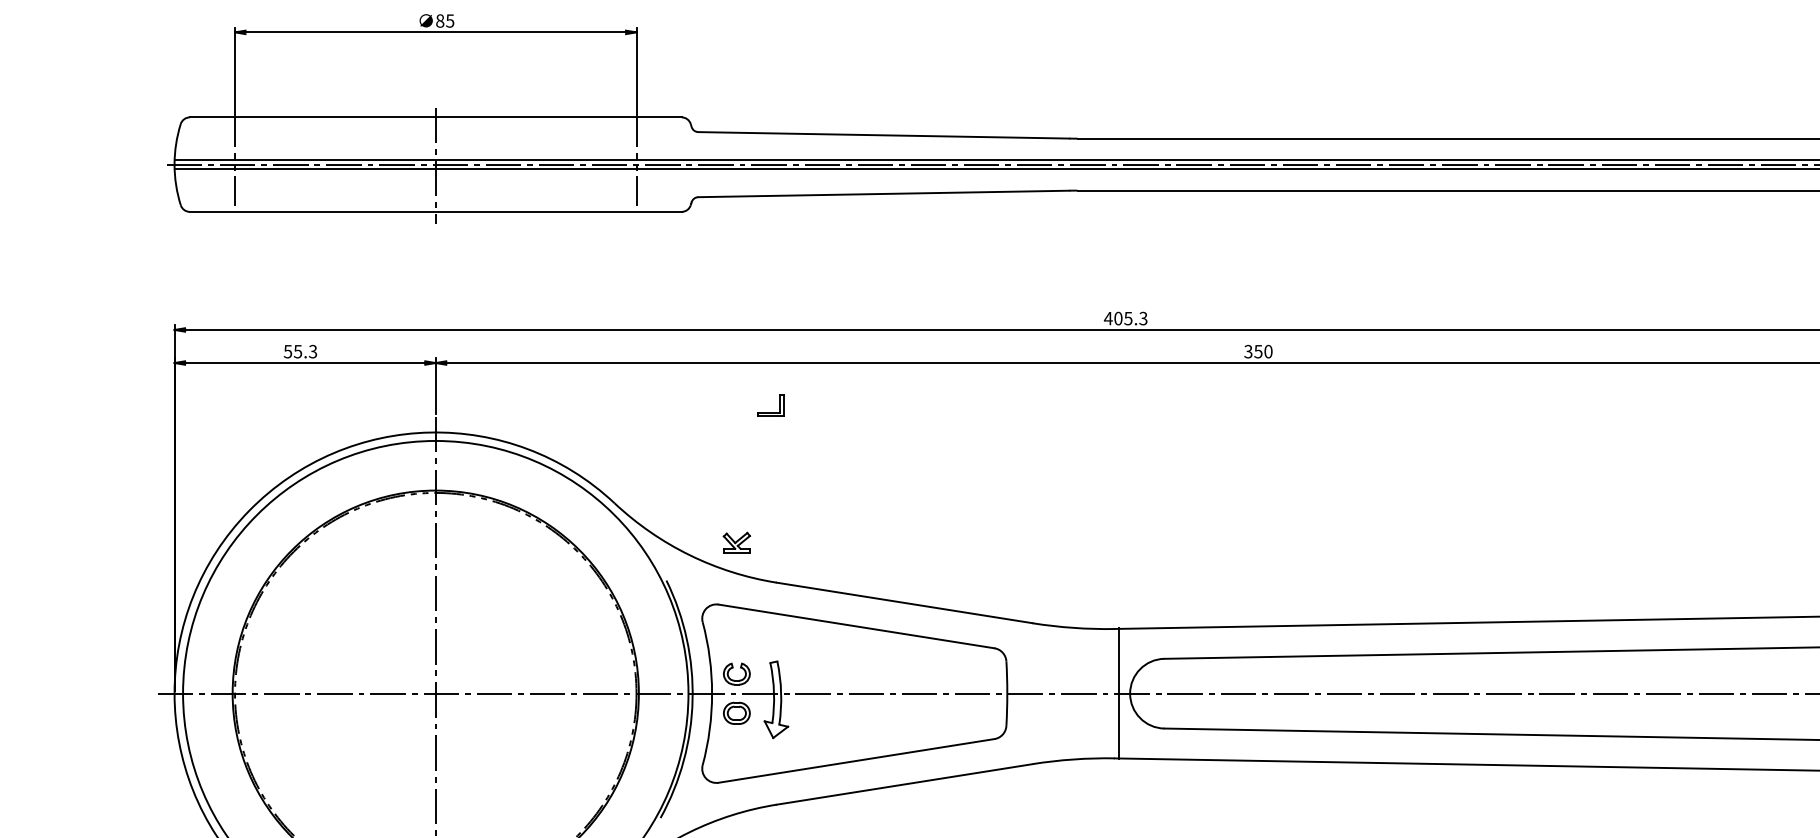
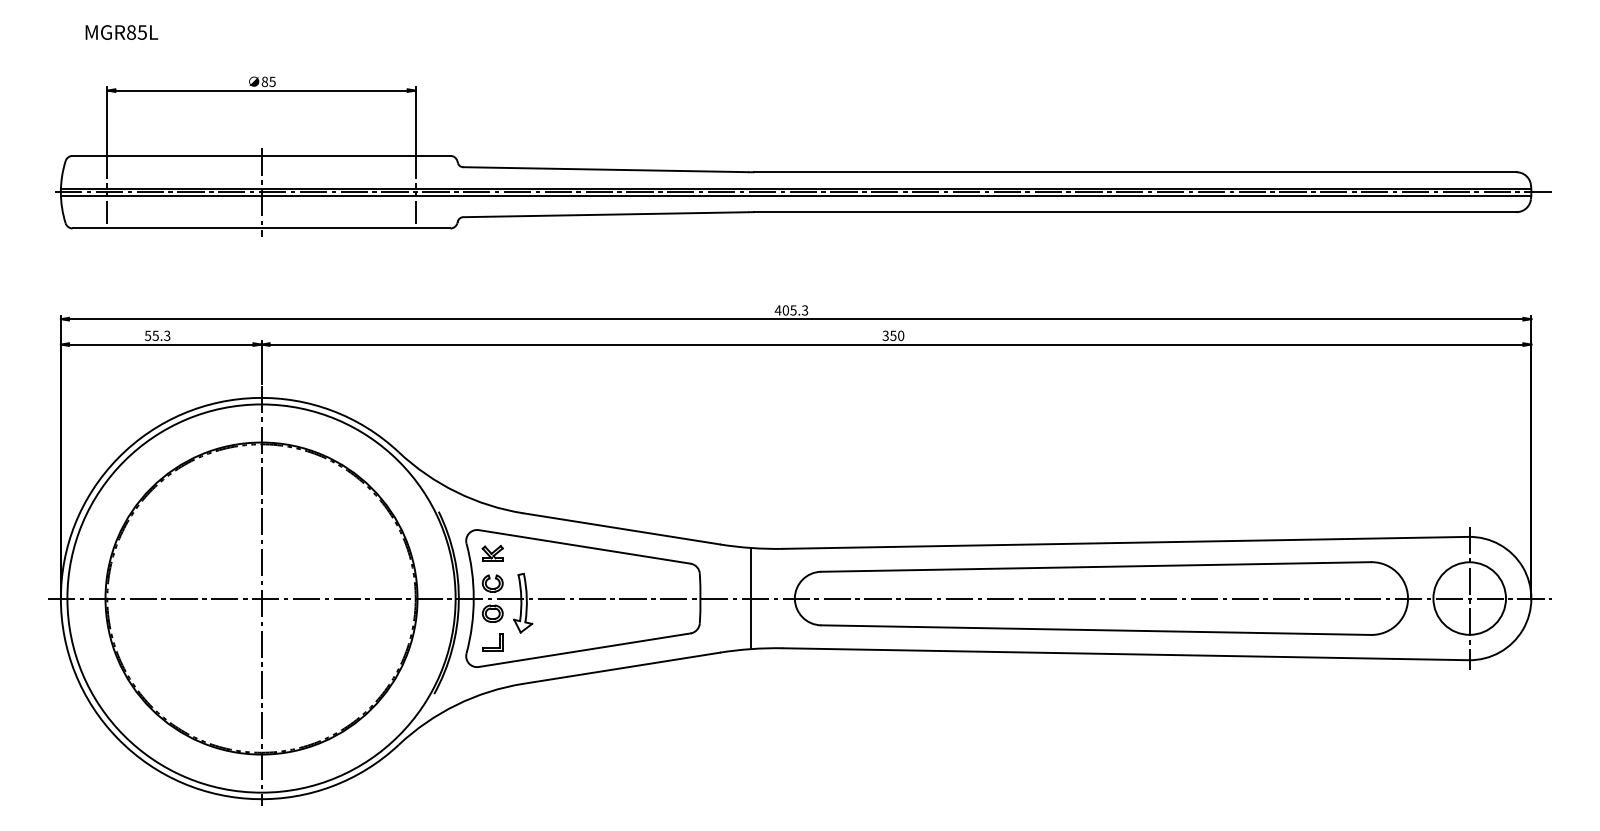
part: (770, 405) -> (492, 642), moved
part: (736, 542) -> (492, 553), moved
line: (1119, 693) -> (751, 598), moved

